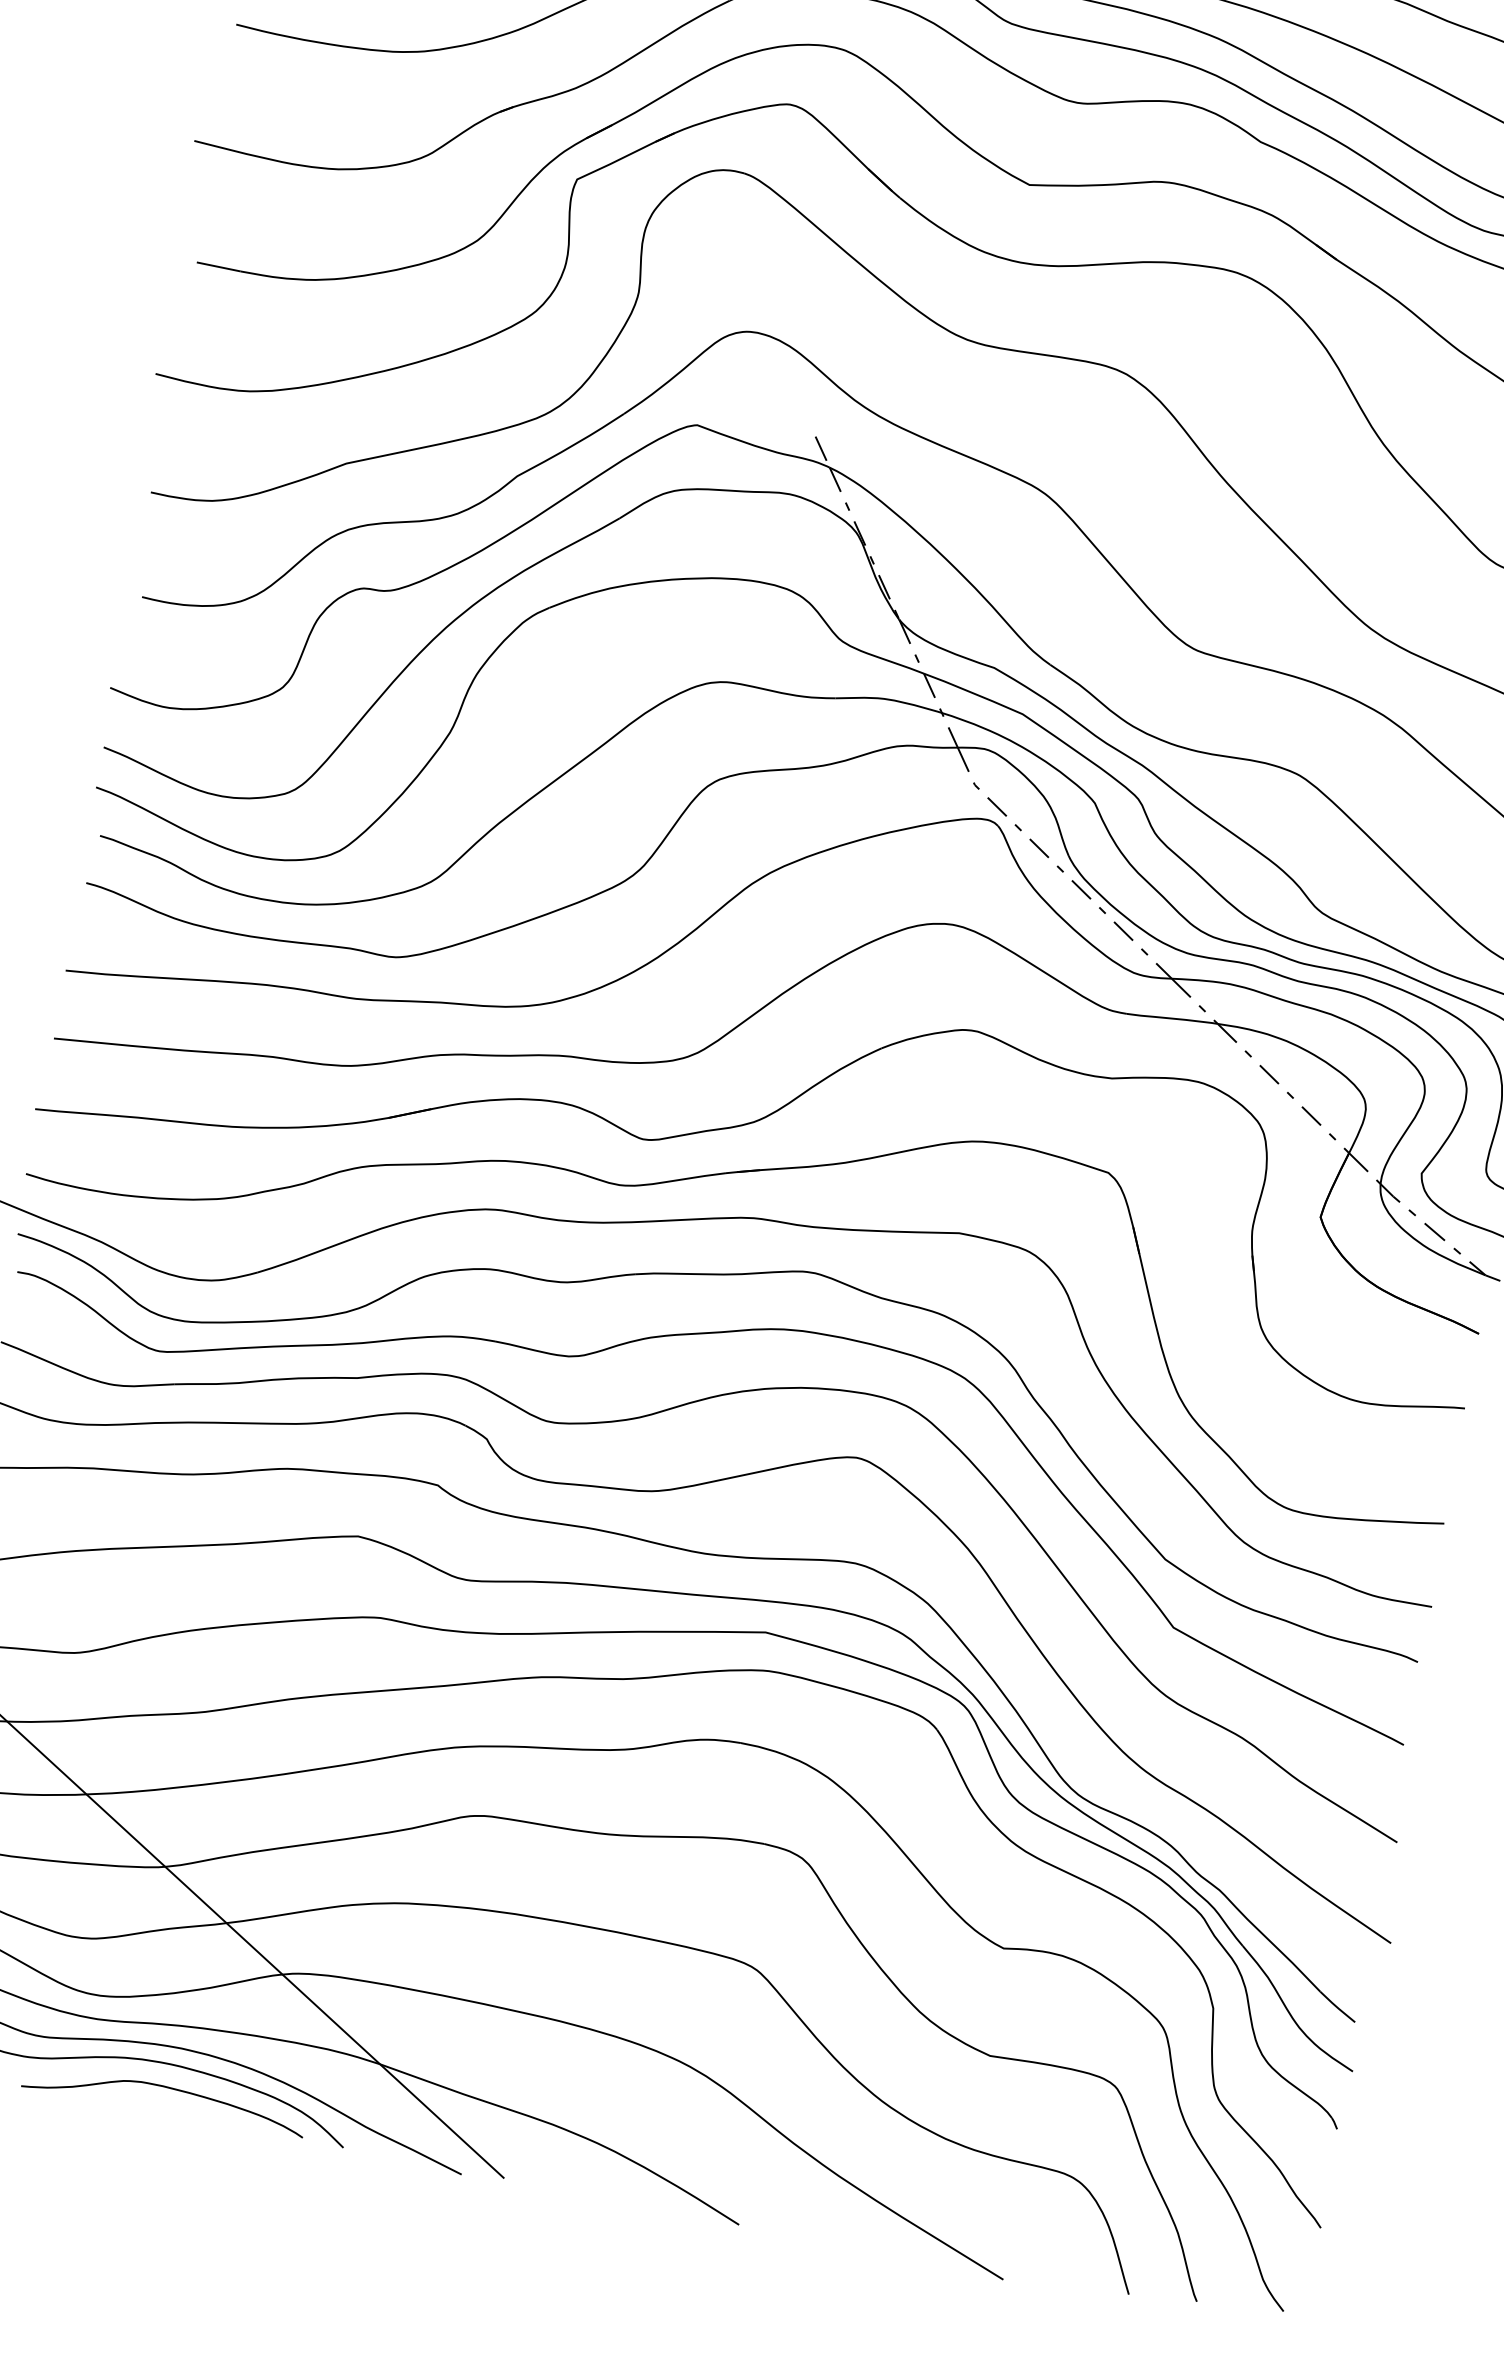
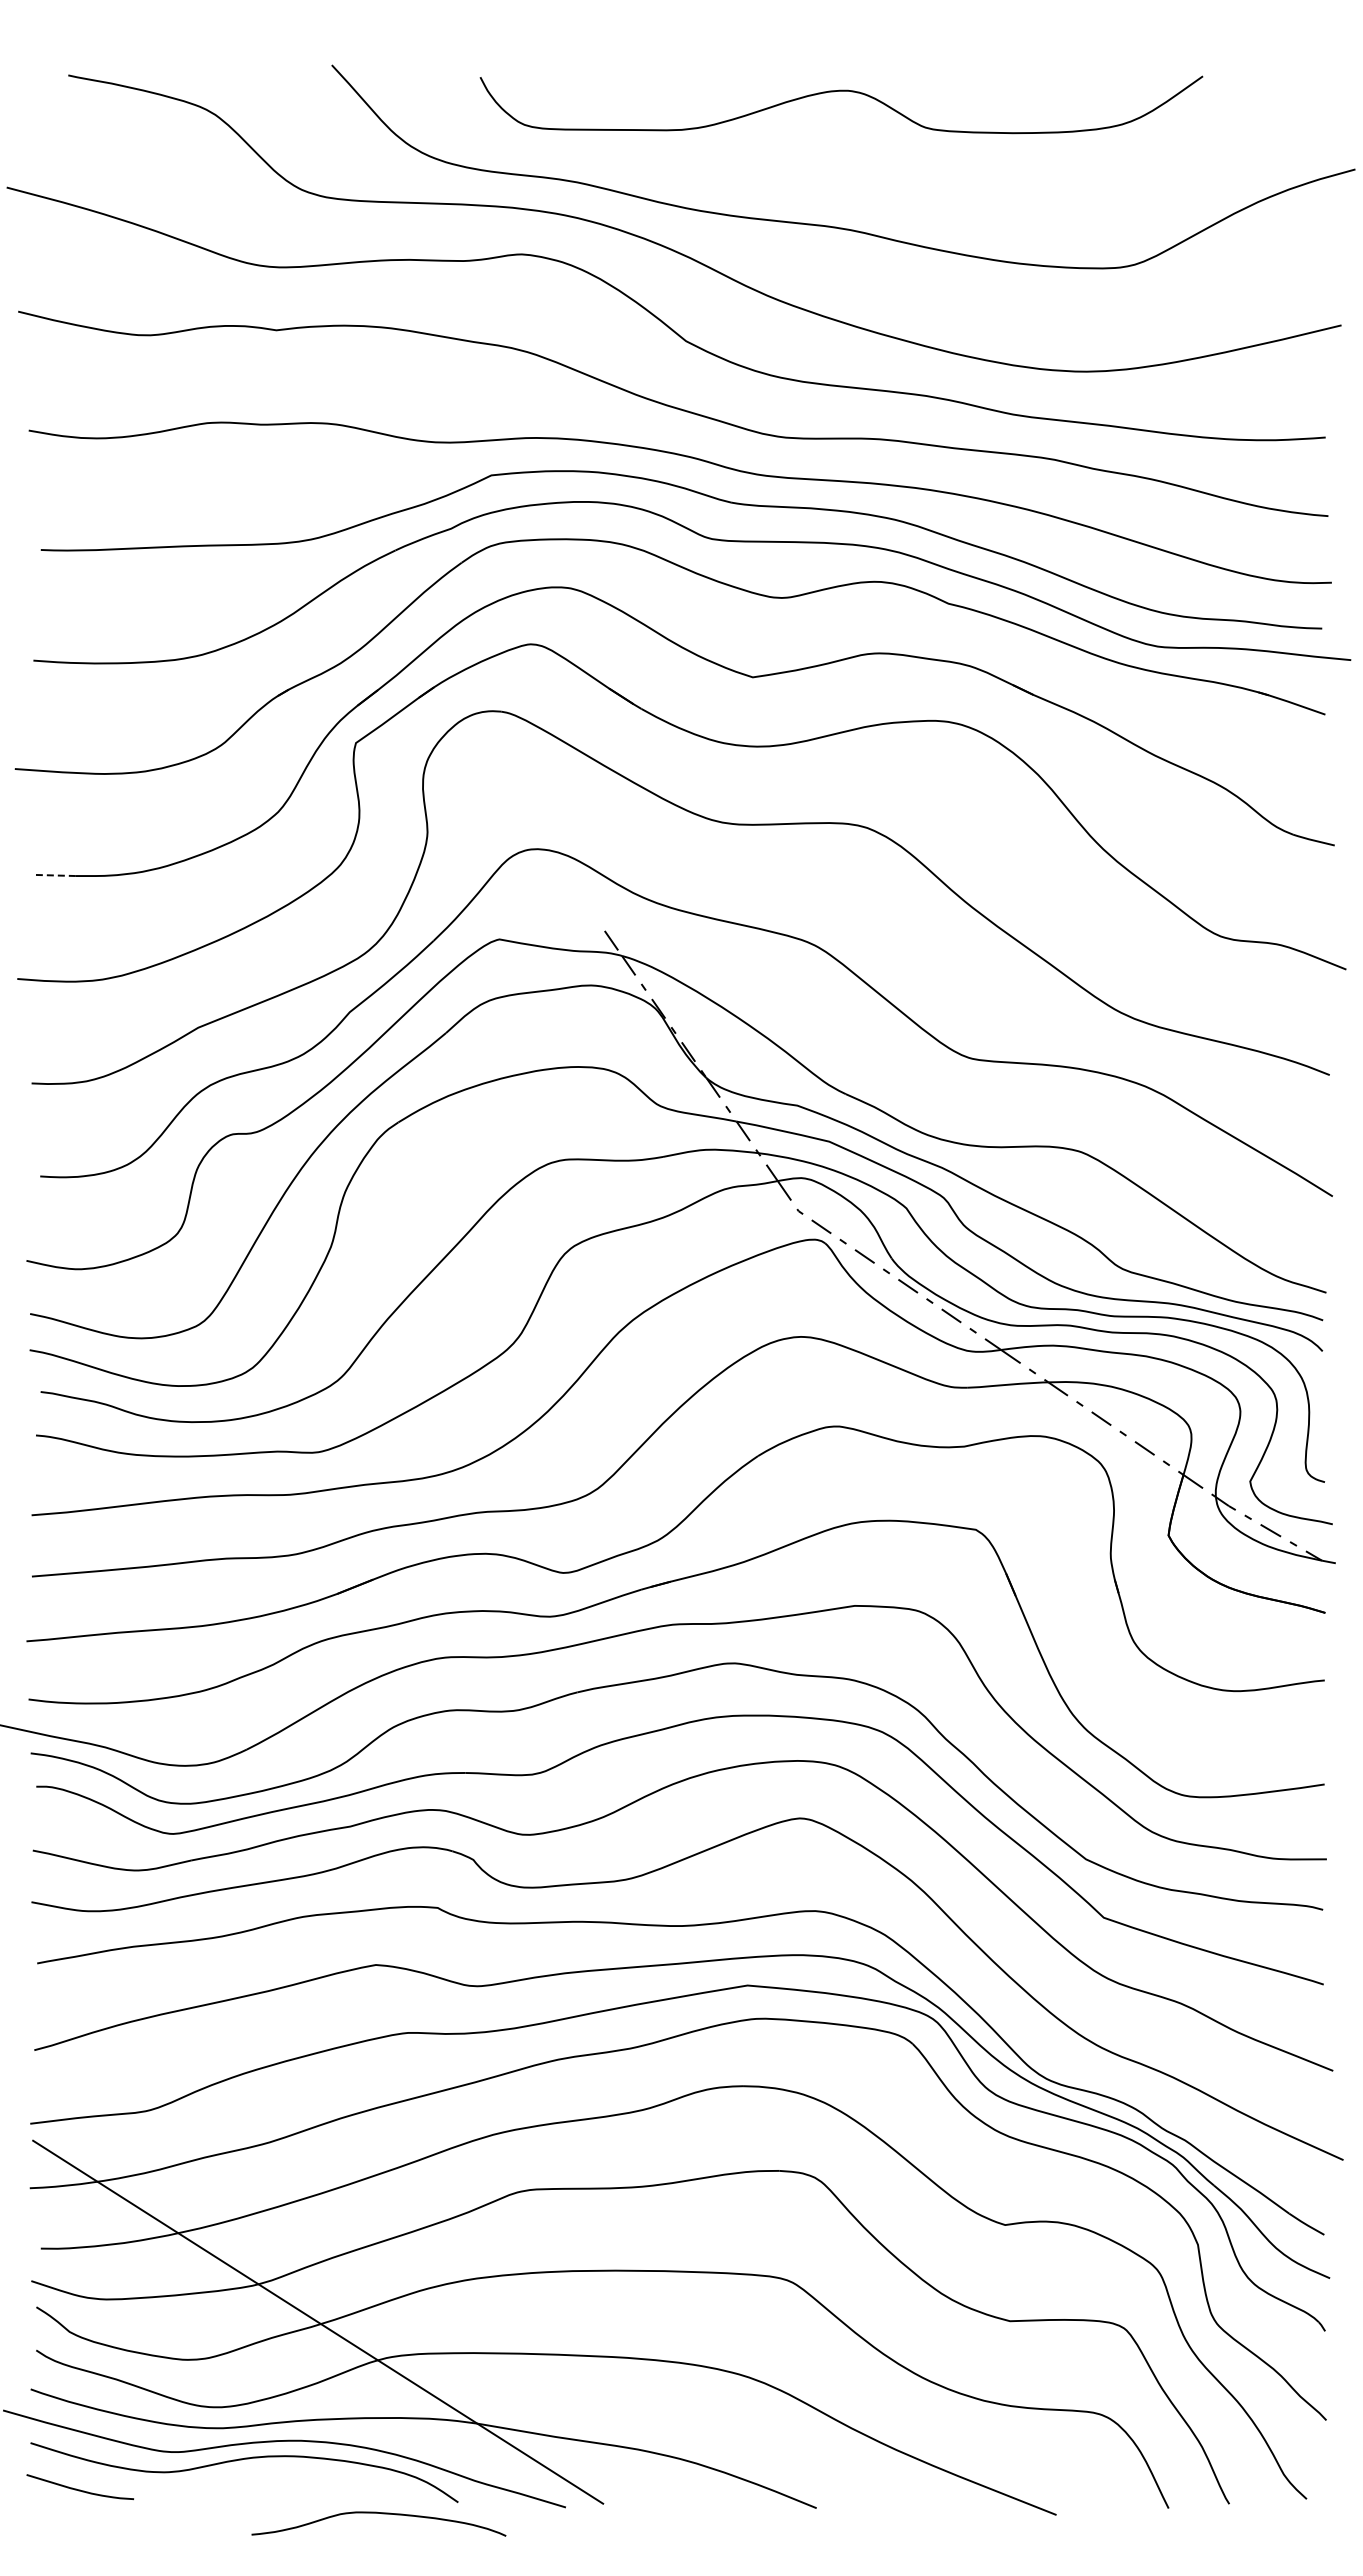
line: (218, 266) -> (55, 875), solid -> dashed
curve: (170, 2089) -> (382, 2514), moved

